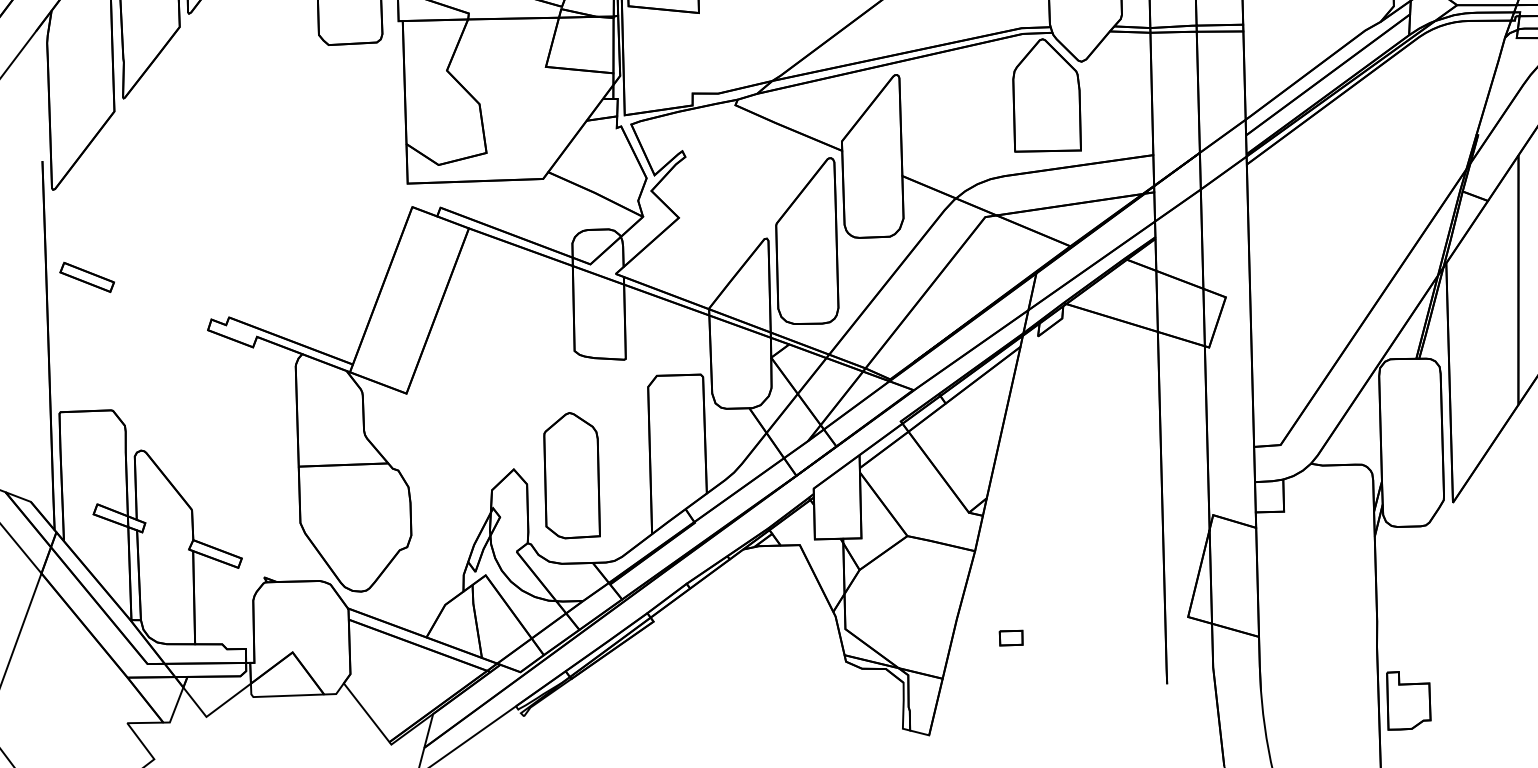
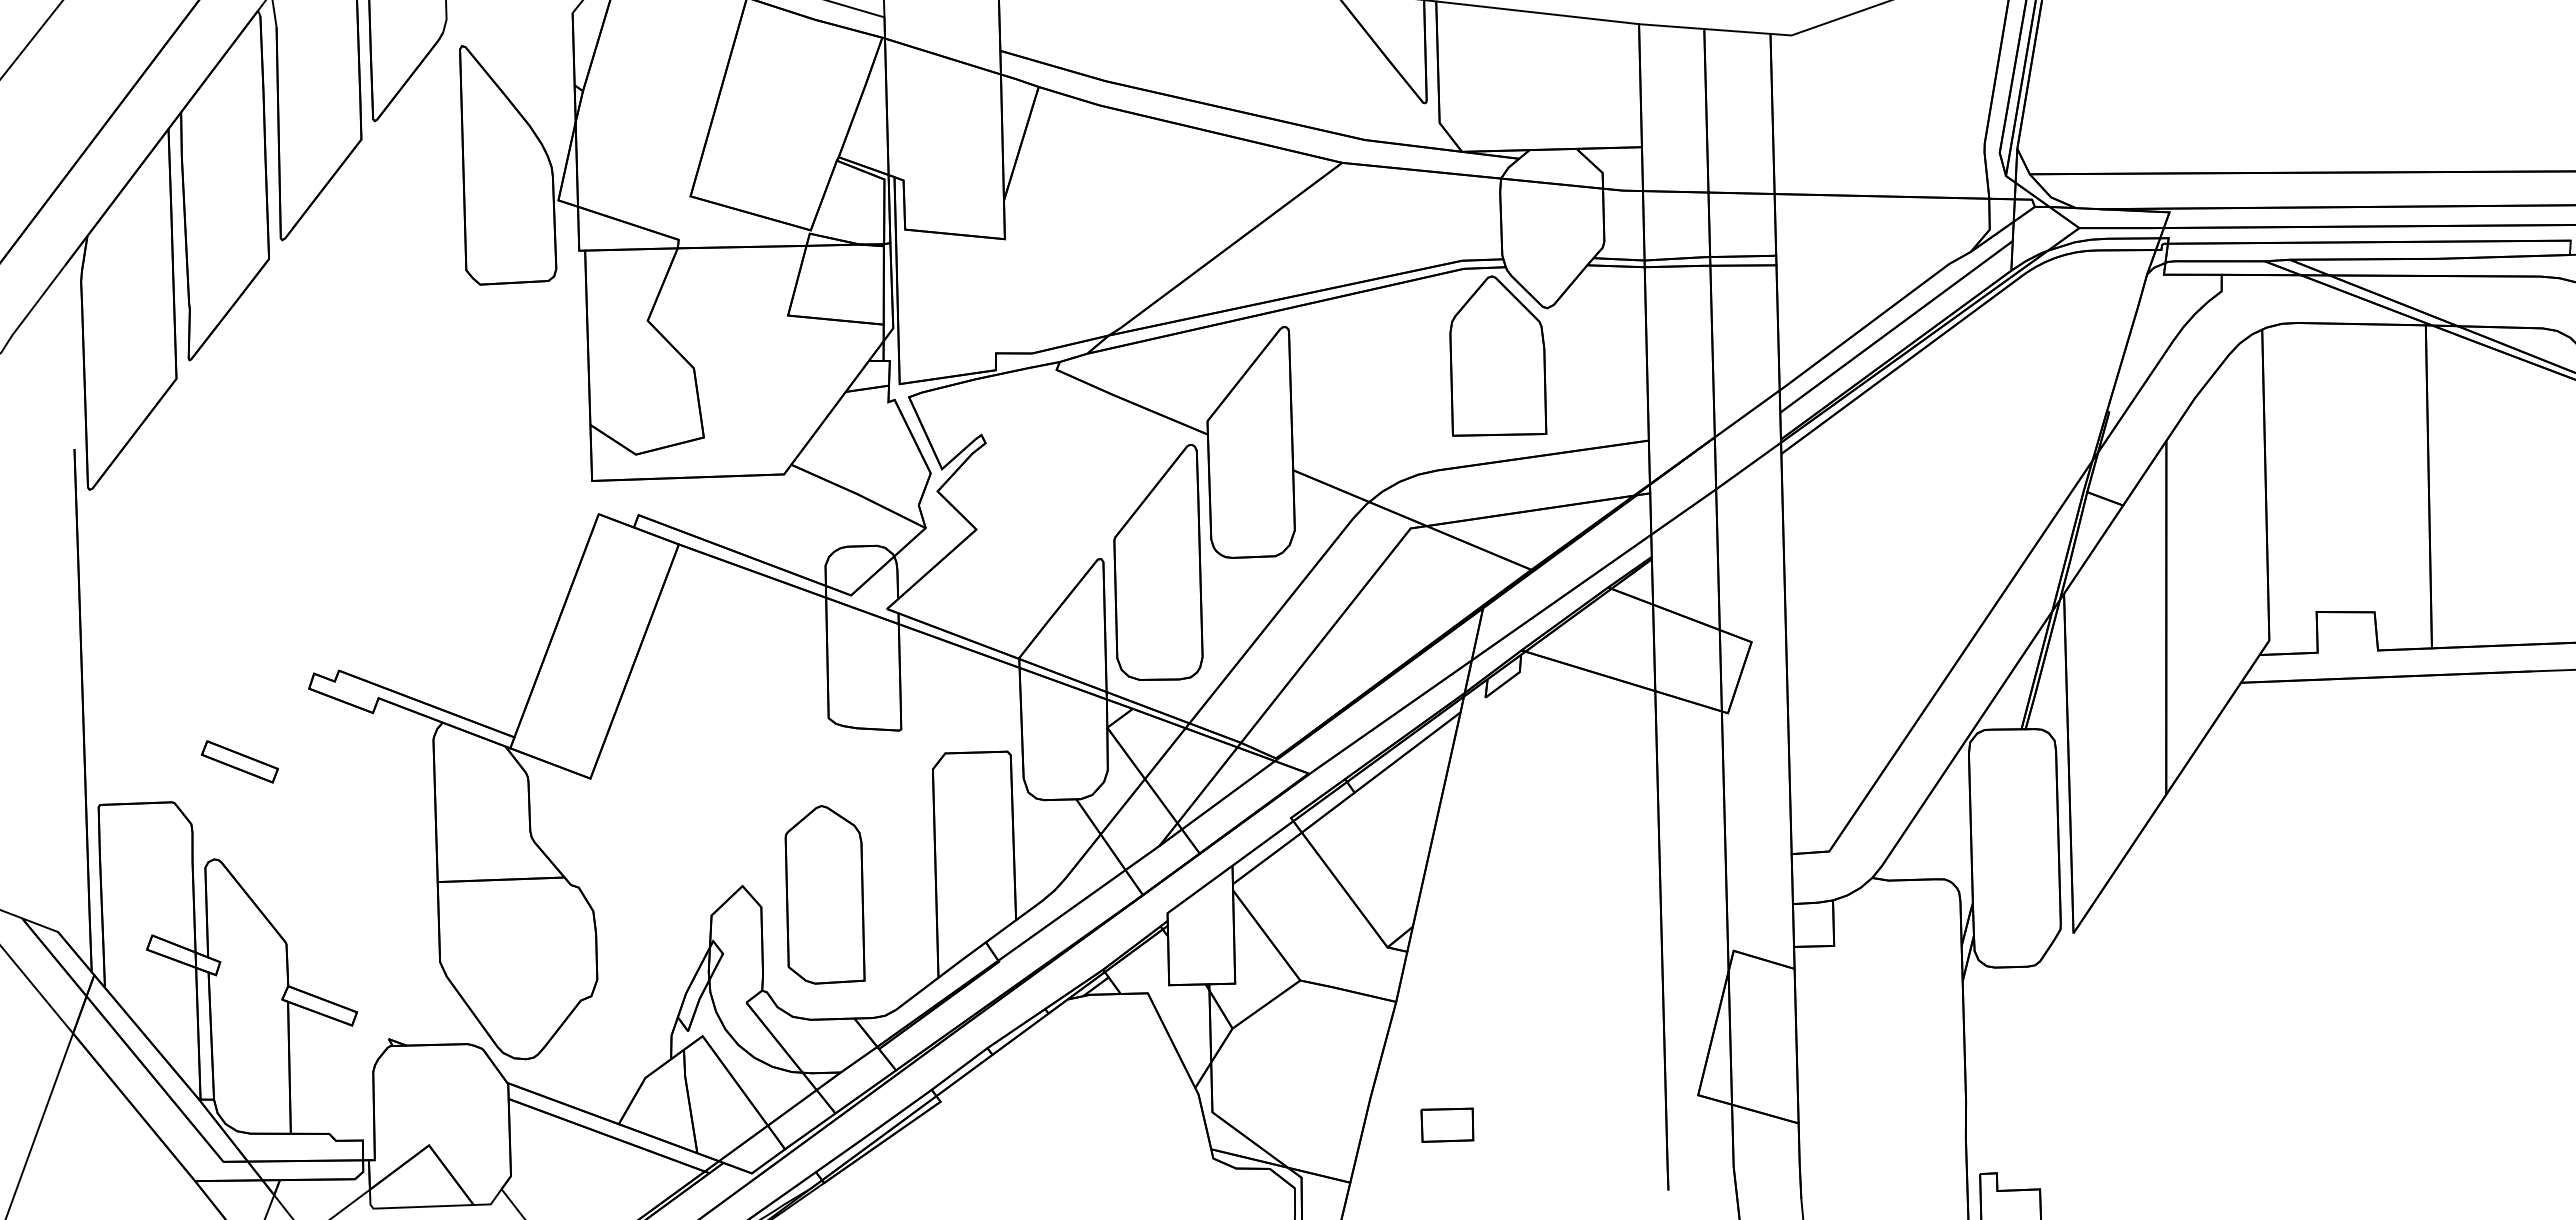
part: (86, 277) -> (239, 761), moved
part: (1011, 637) -> (1447, 1124), size x1.6

